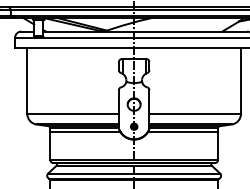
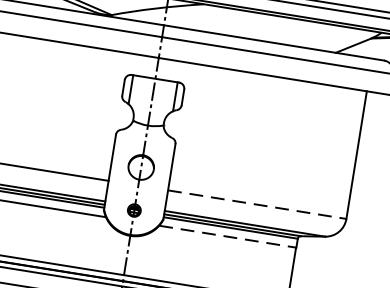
line: (195, 113) -> (257, 203), solid -> dashed
line: (183, 132) -> (228, 237), solid -> dashed

